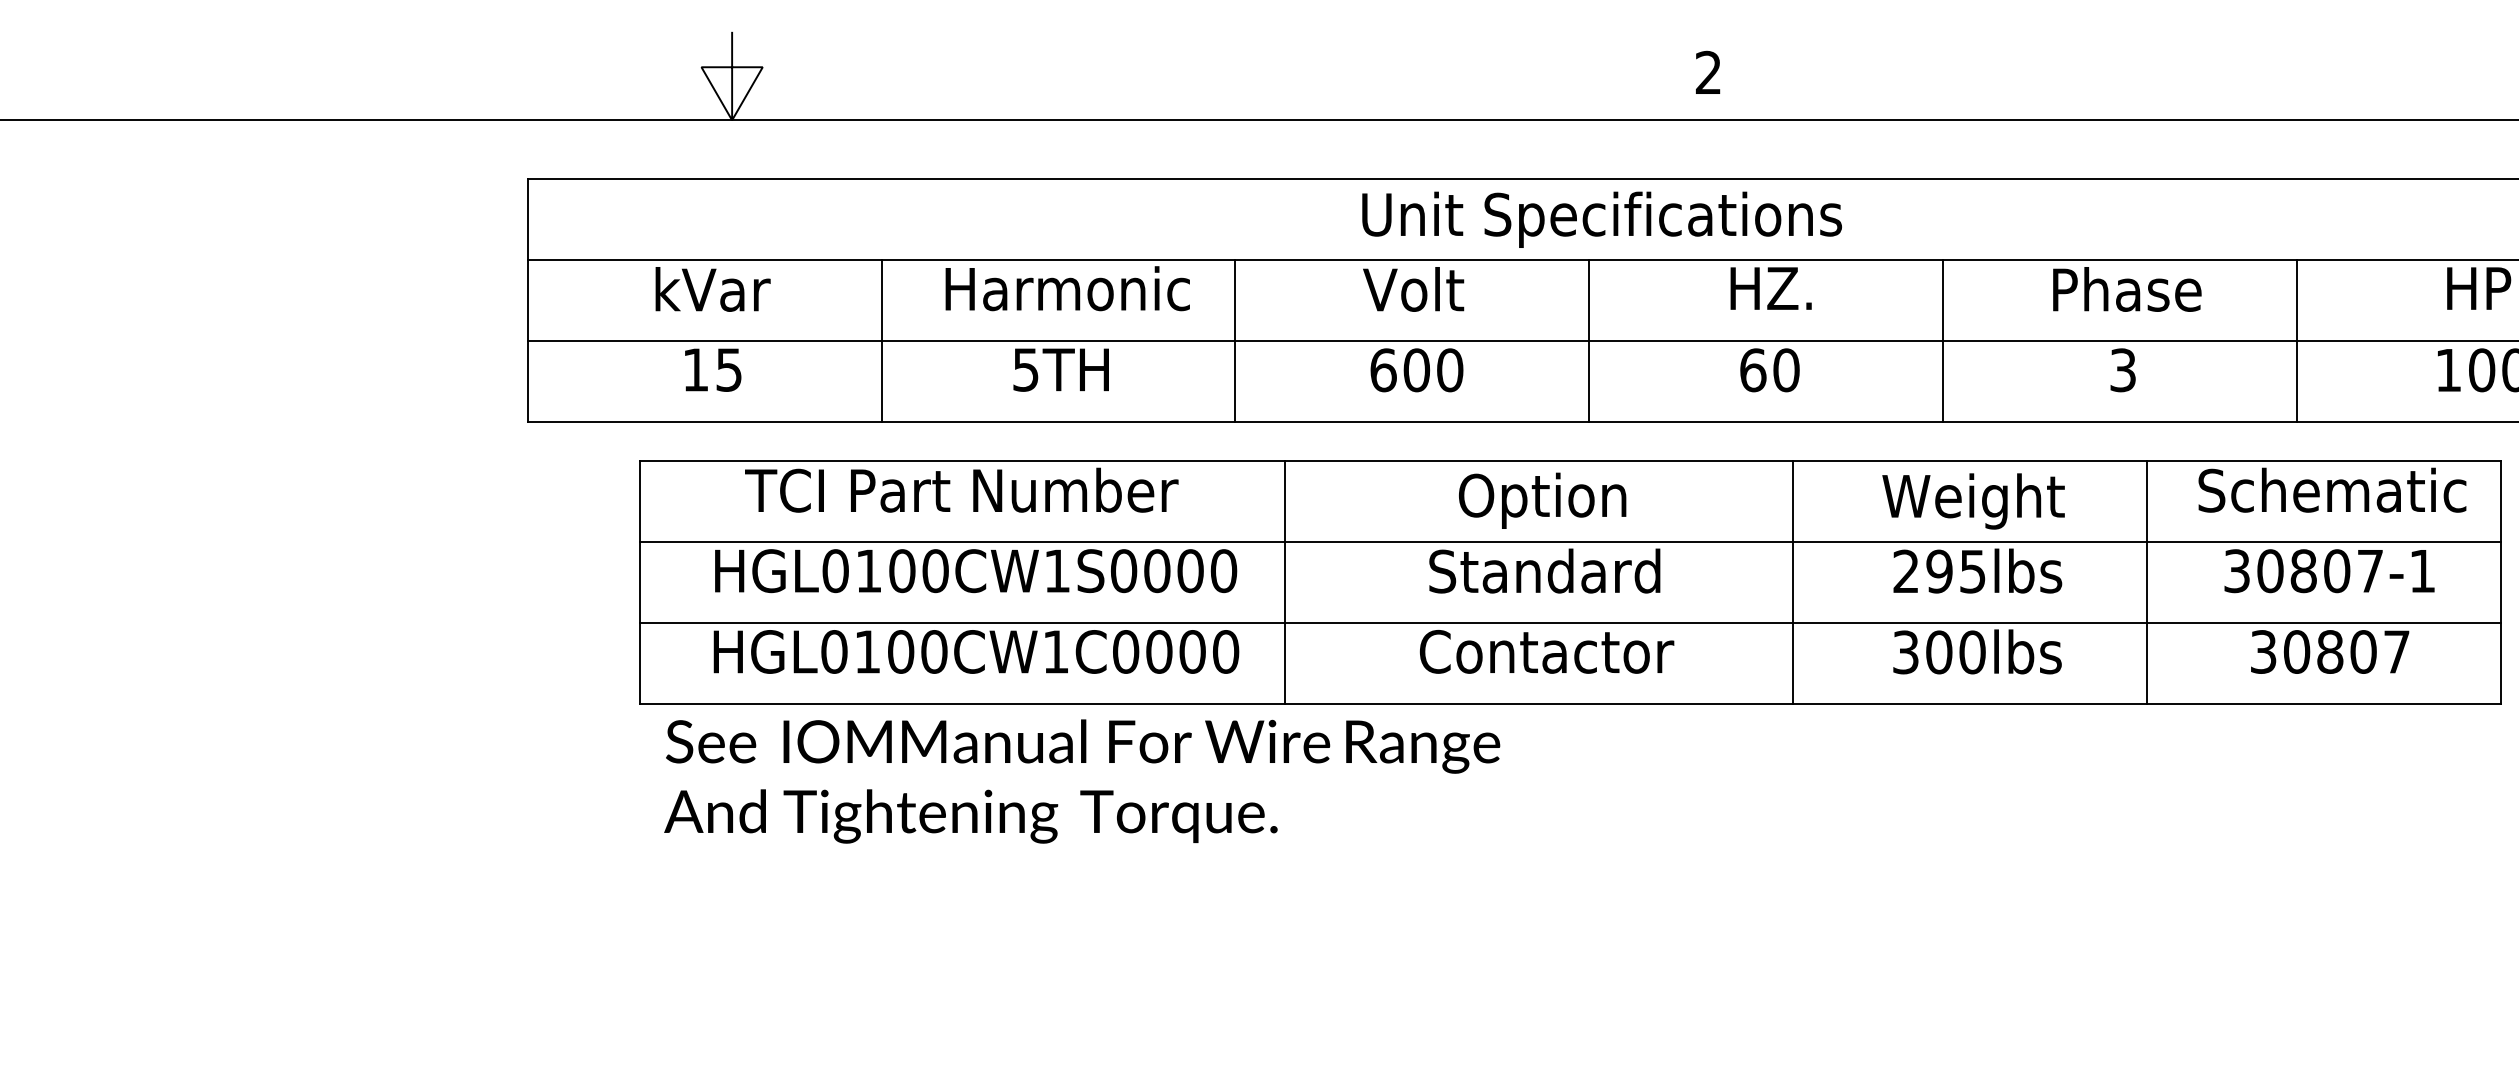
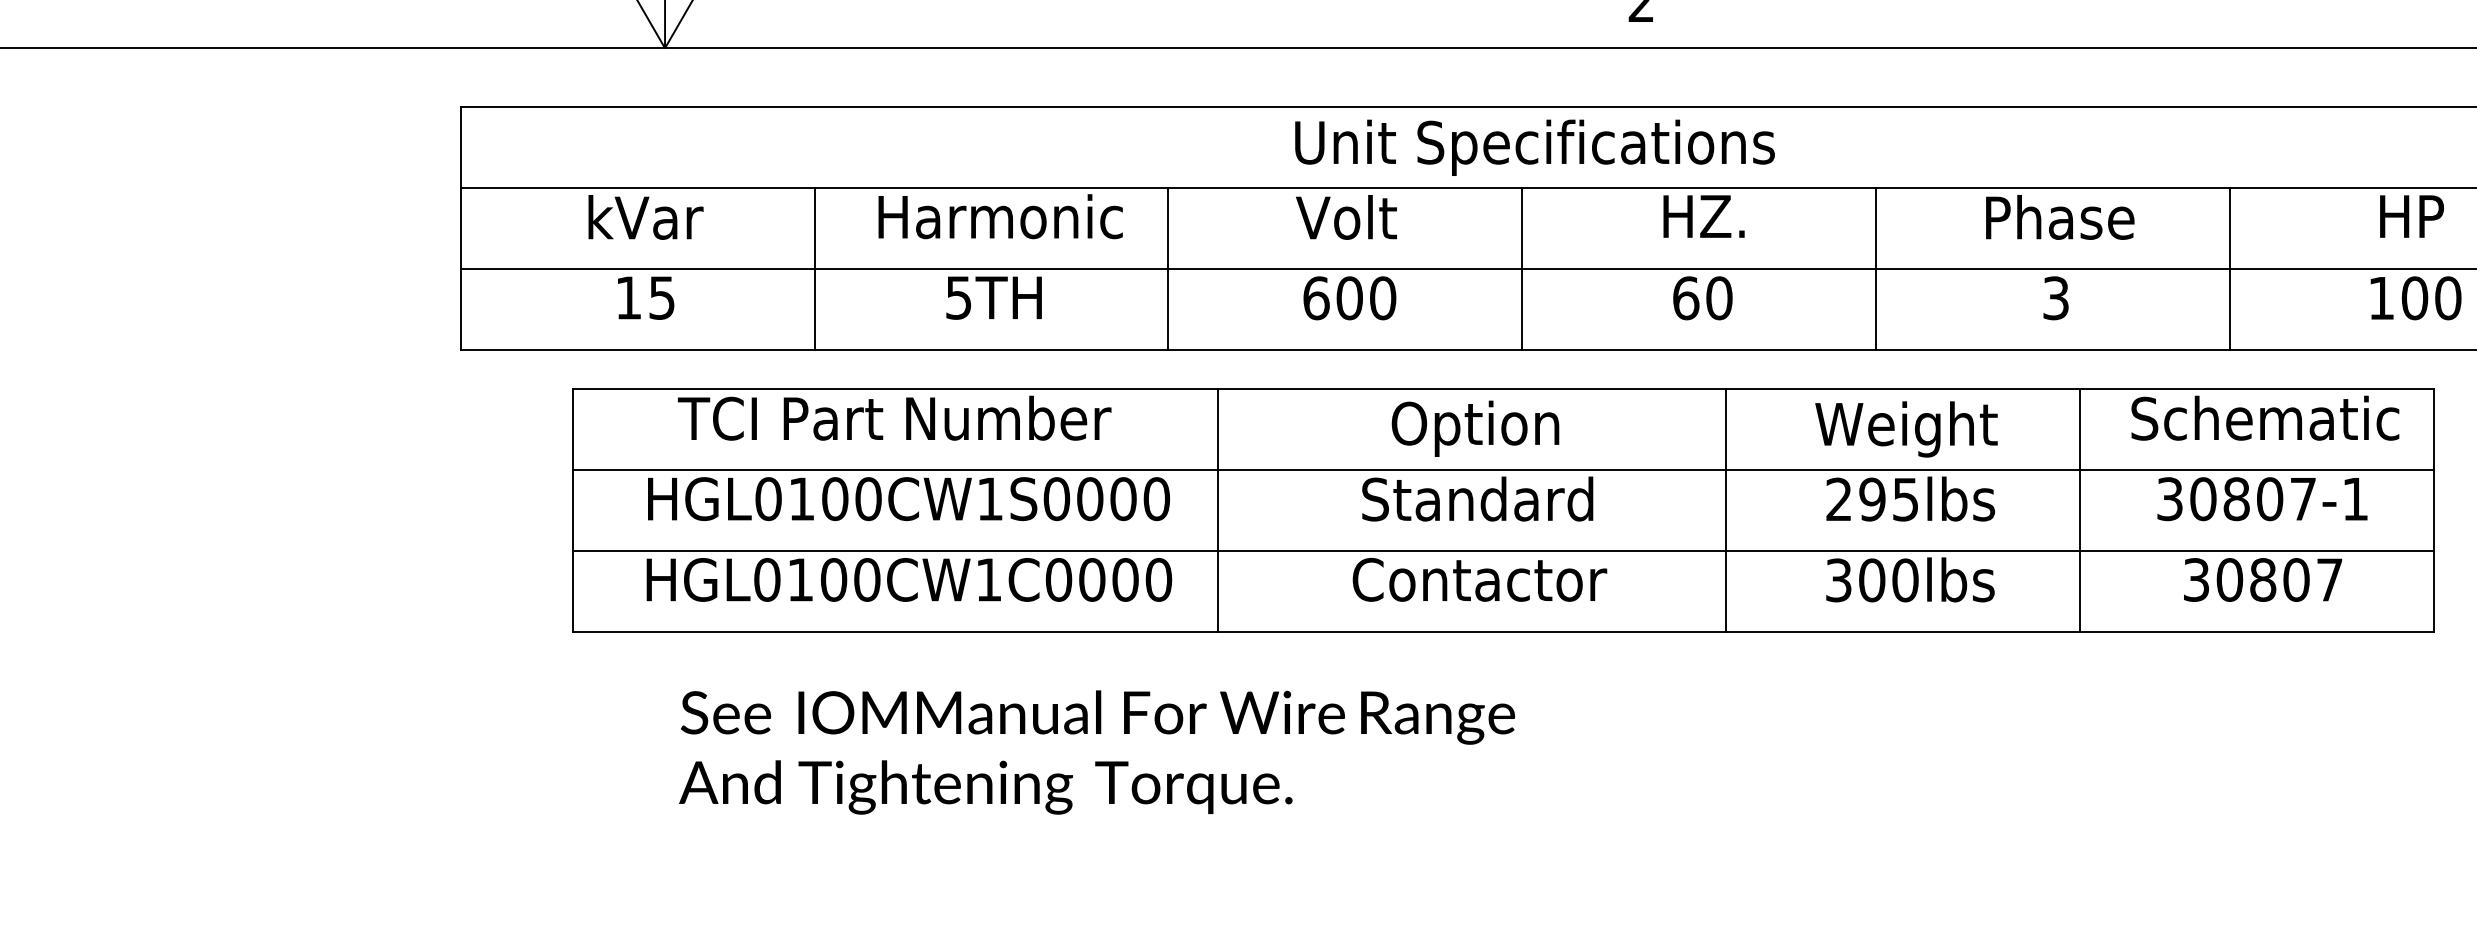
text: (1082, 781) -> (1097, 752), moved

